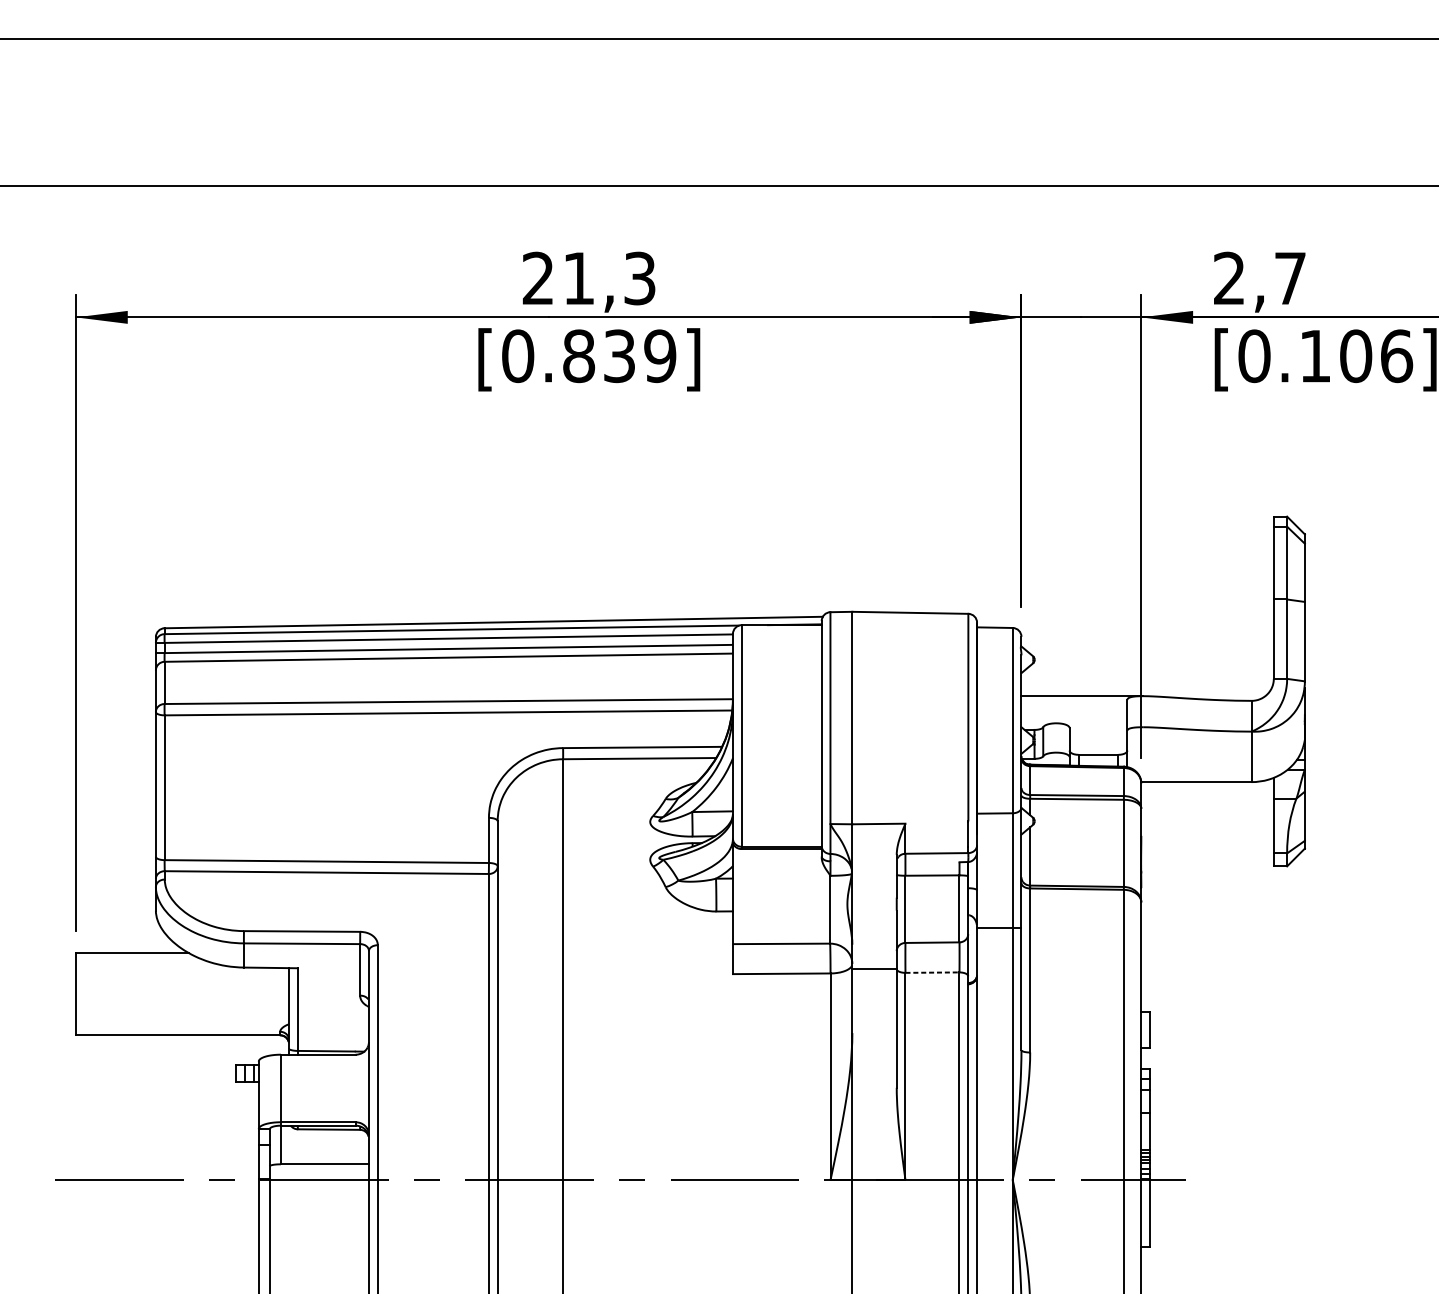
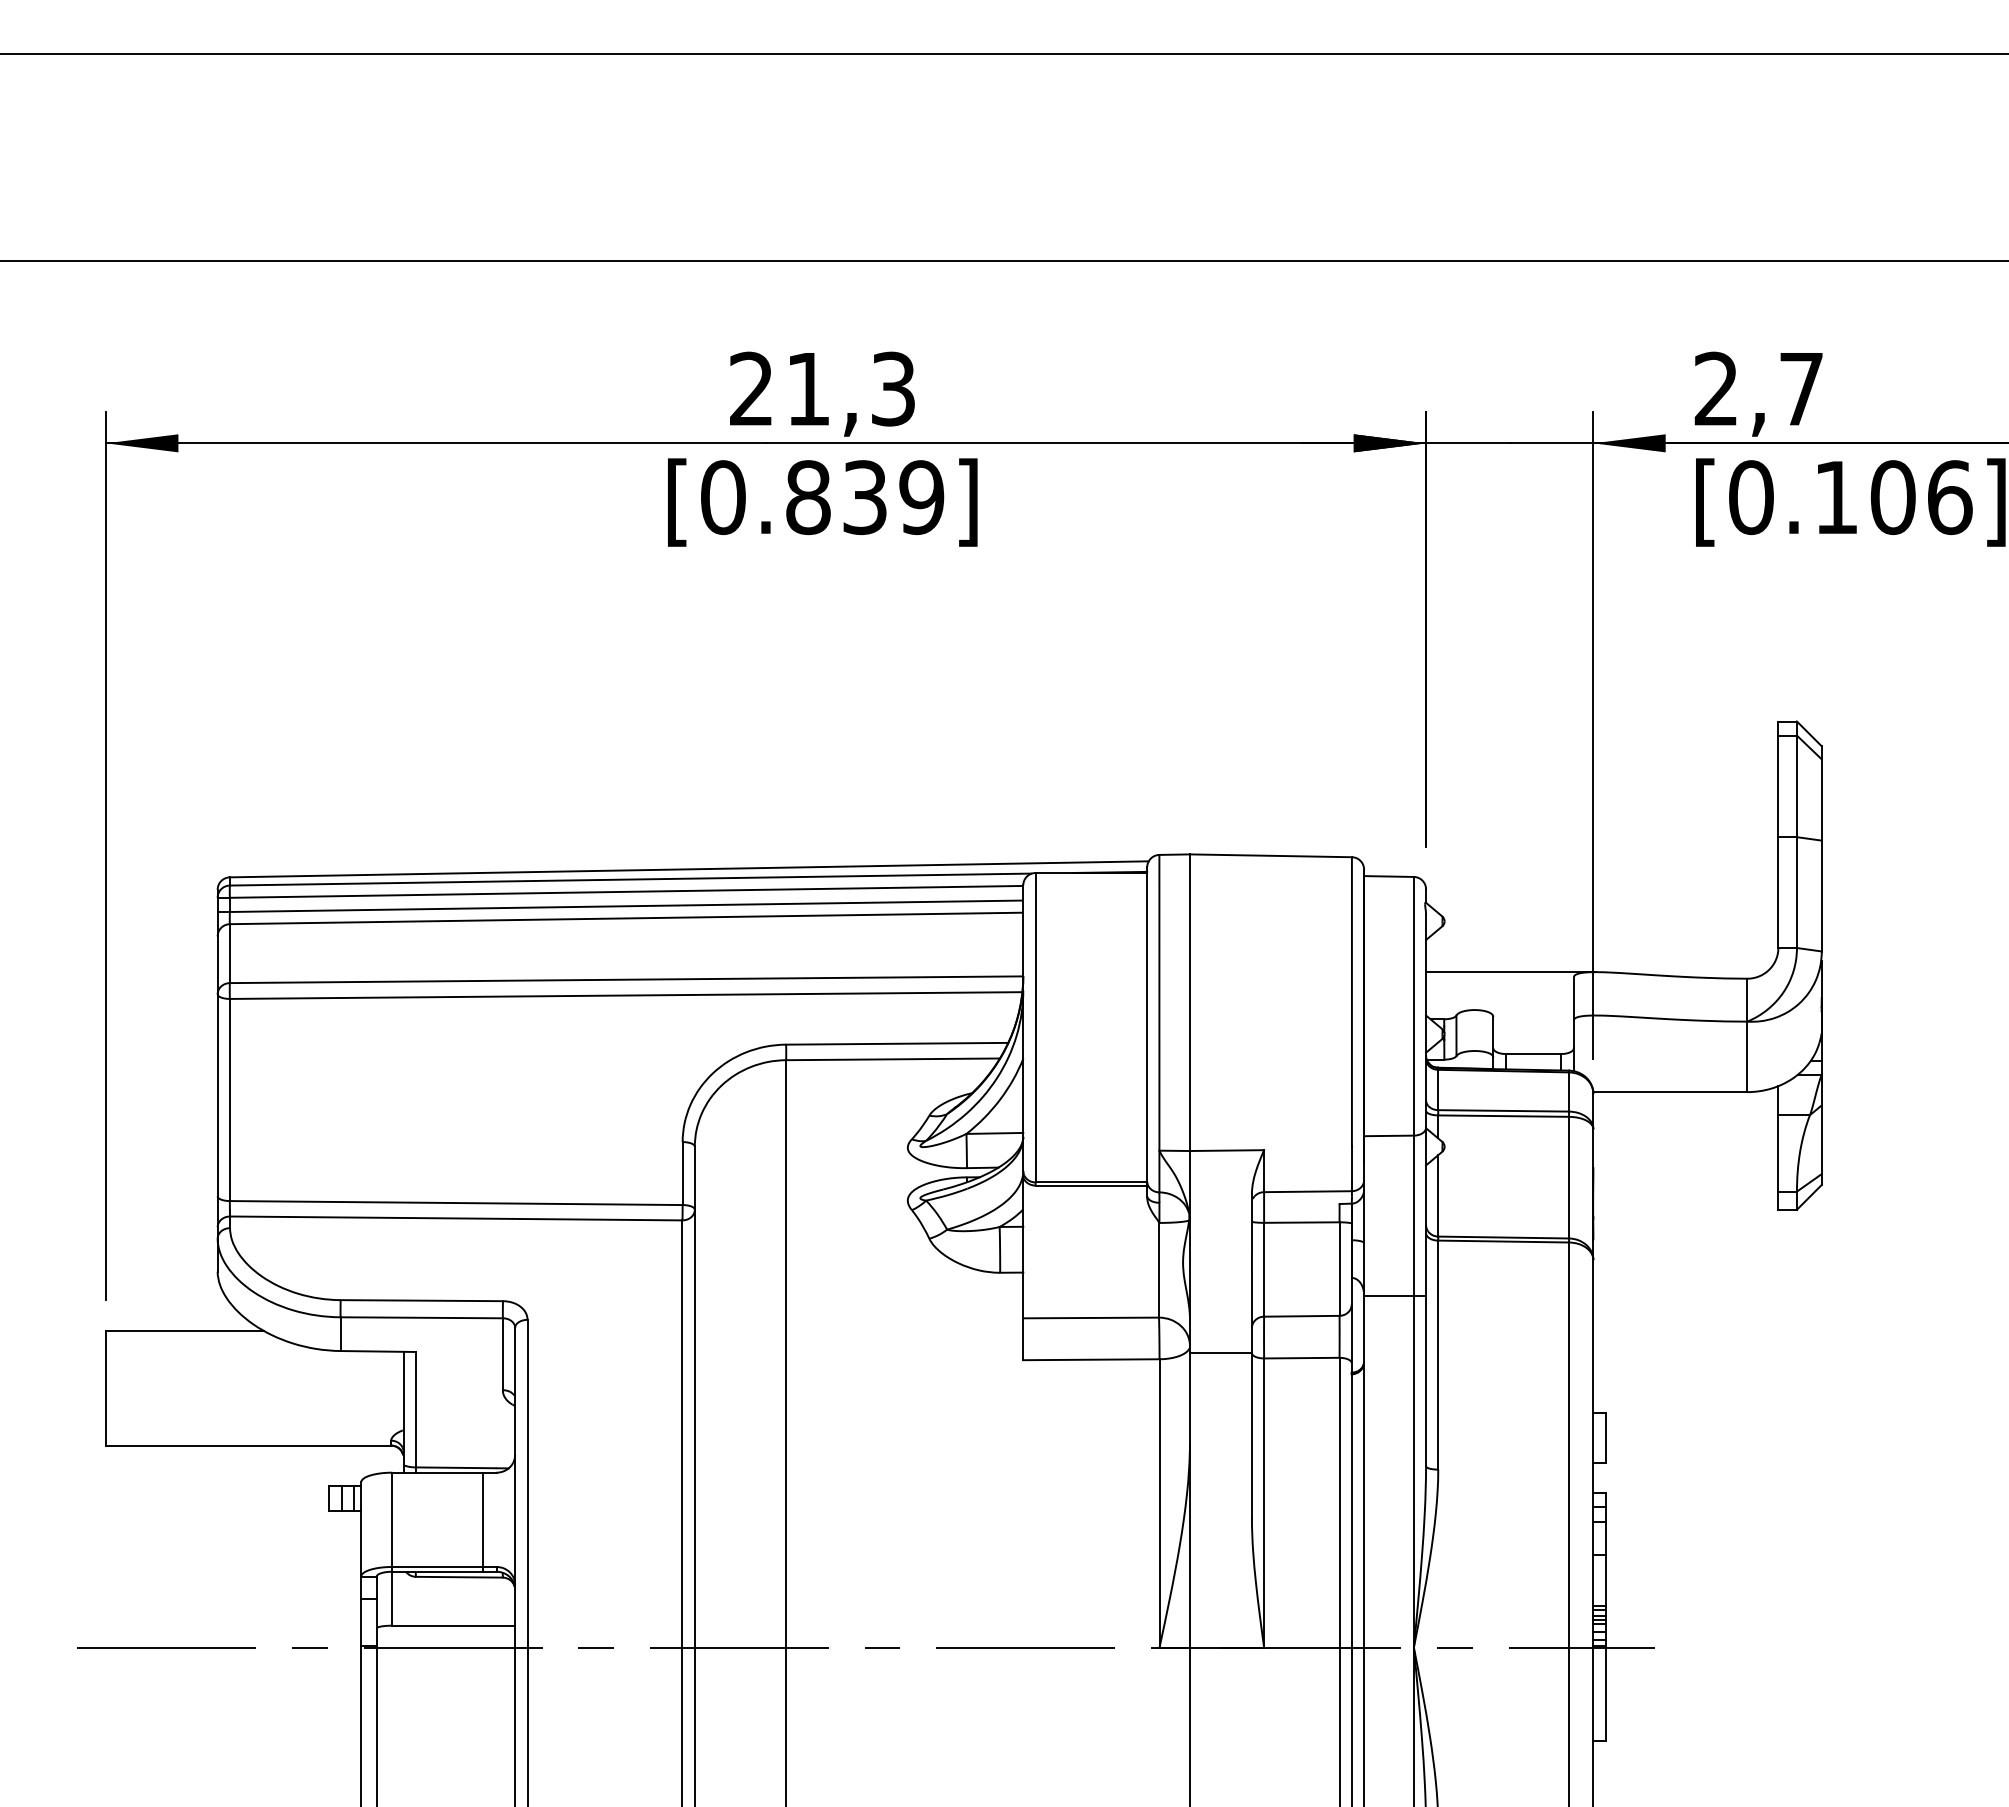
line: (932, 972) -> (1301, 1358), dashed -> solid
line: (346, 1089) -> (483, 1521), added

